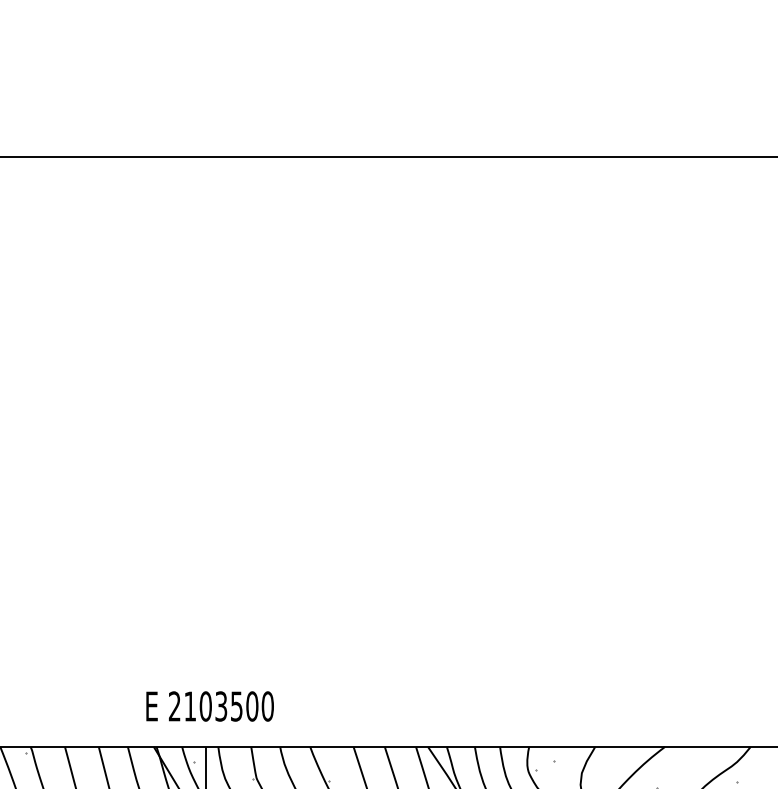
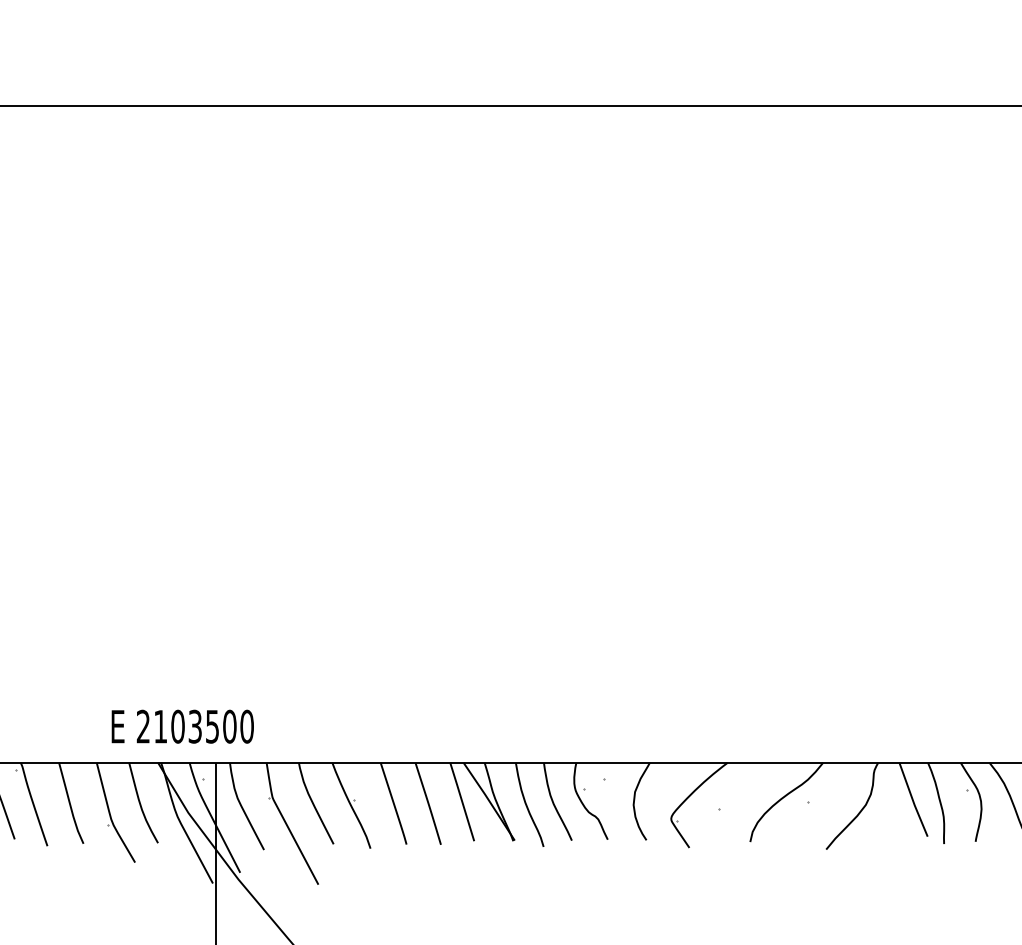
text: (209, 706) -> (182, 726), moved

